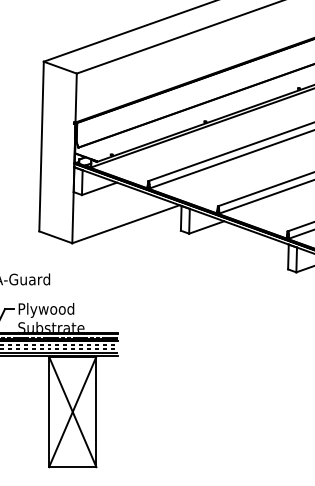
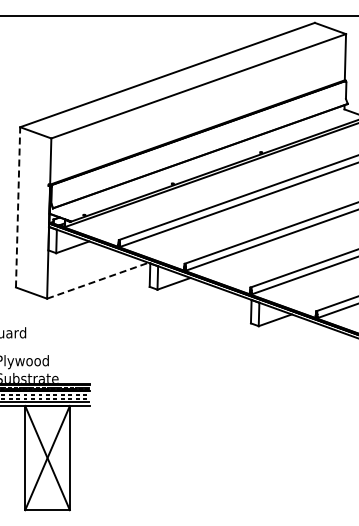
line: (42, 145) -> (18, 206), solid -> dashed
line: (125, 223) -> (97, 280), solid -> dashed

